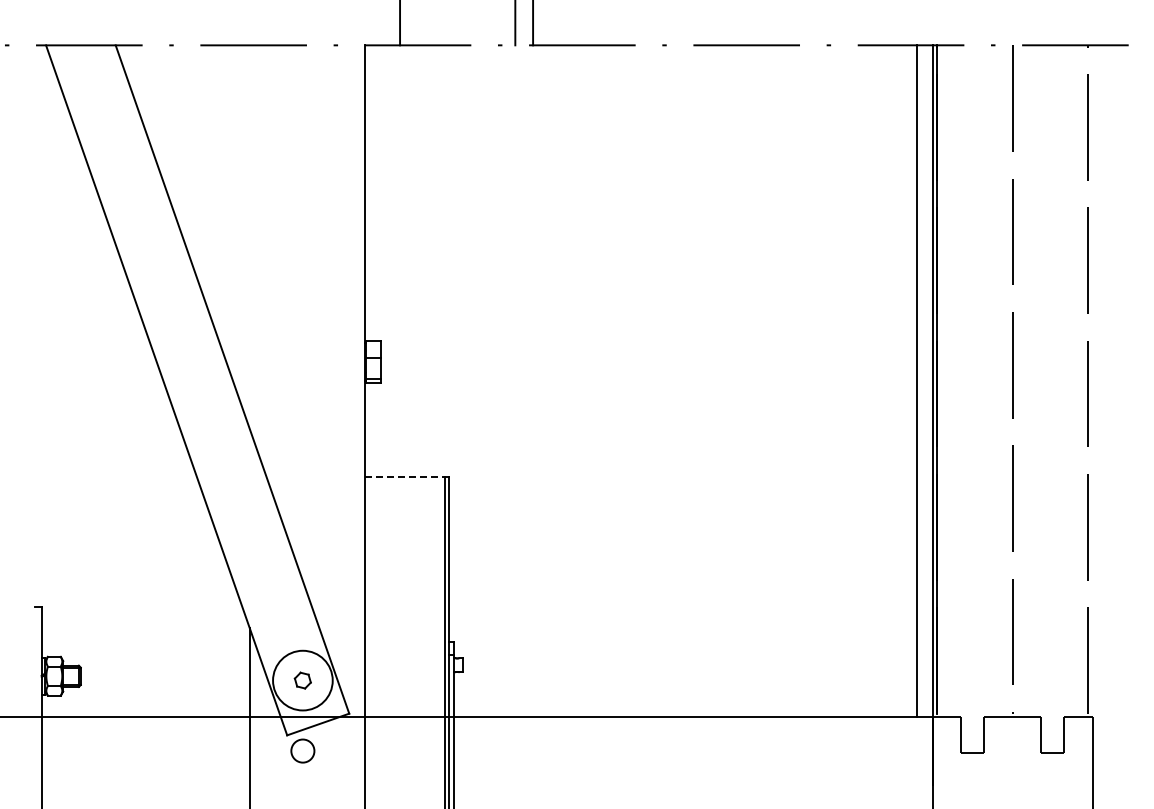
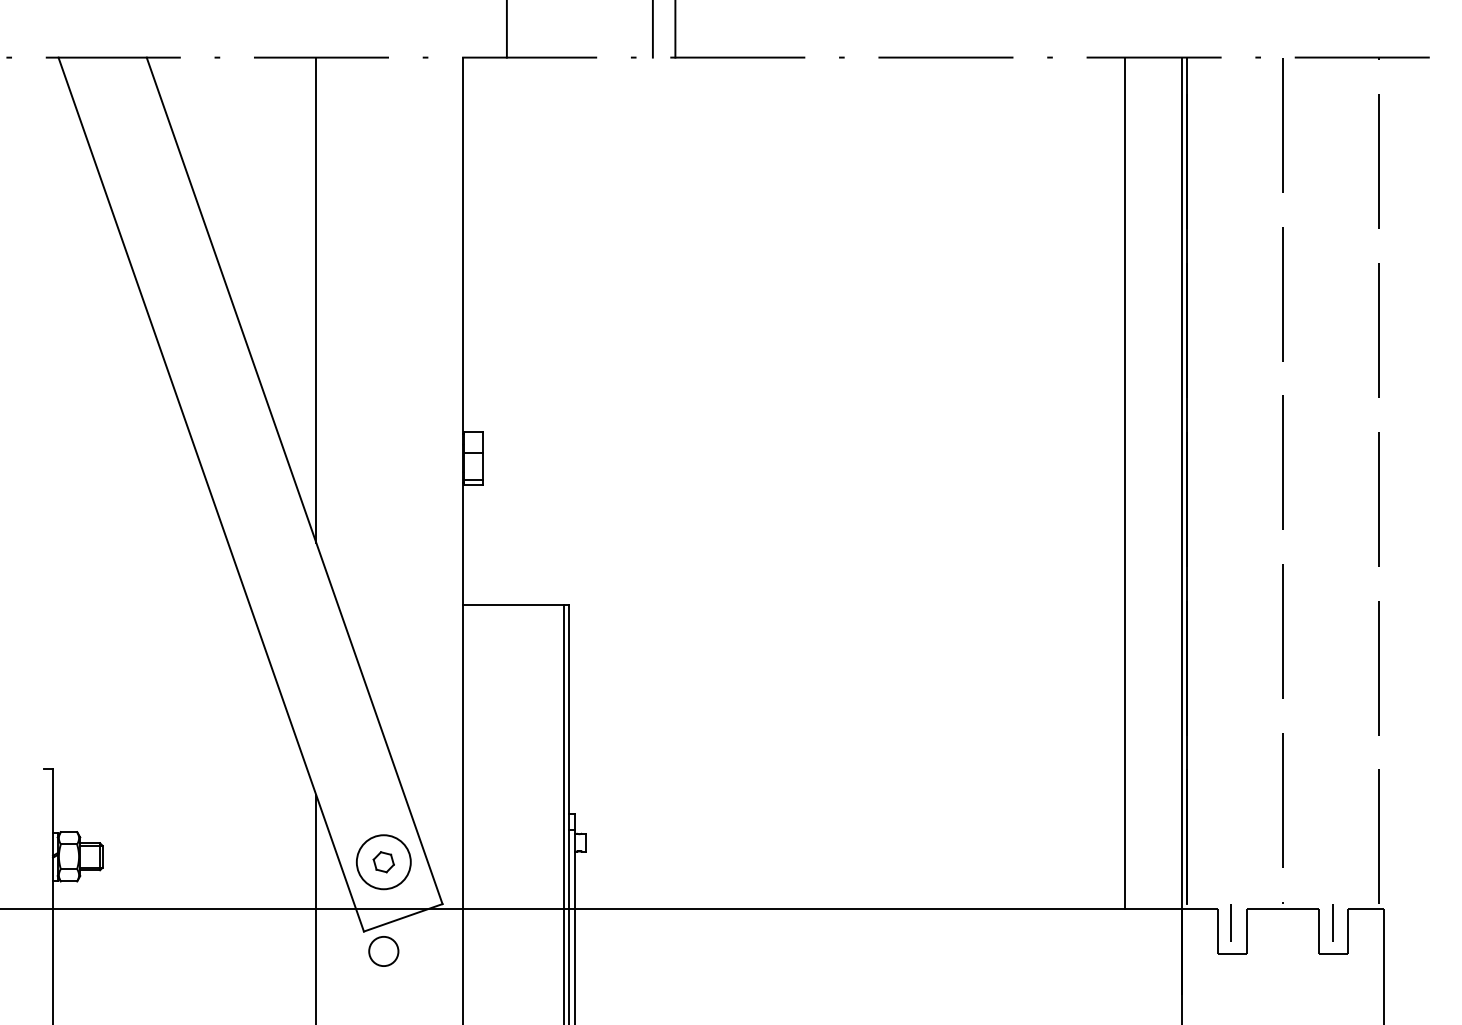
line: (249, 236) -> (316, 299), added
line: (917, 381) -> (1125, 483), moved
line: (405, 477) -> (513, 604), dashed -> solid
circle: (302, 680) -> (383, 862), size x0.71
line: (971, 728) -> (1230, 922), added
line: (1051, 728) -> (1332, 922), added

